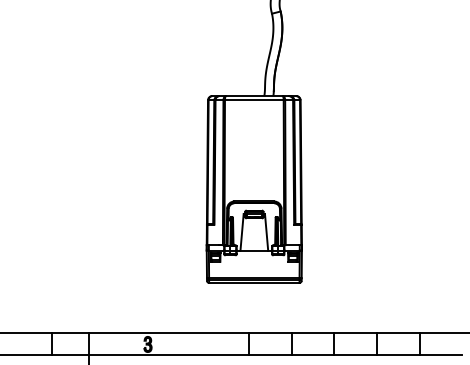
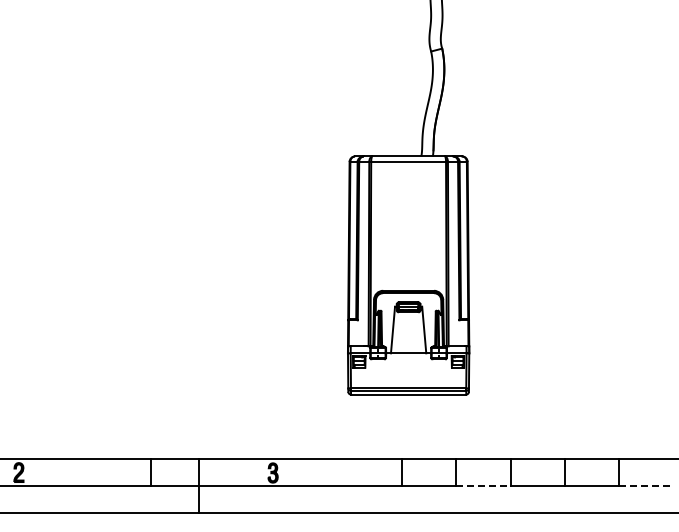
line: (313, 355) -> (483, 486), solid -> dashed
line: (440, 355) -> (646, 486), solid -> dashed

